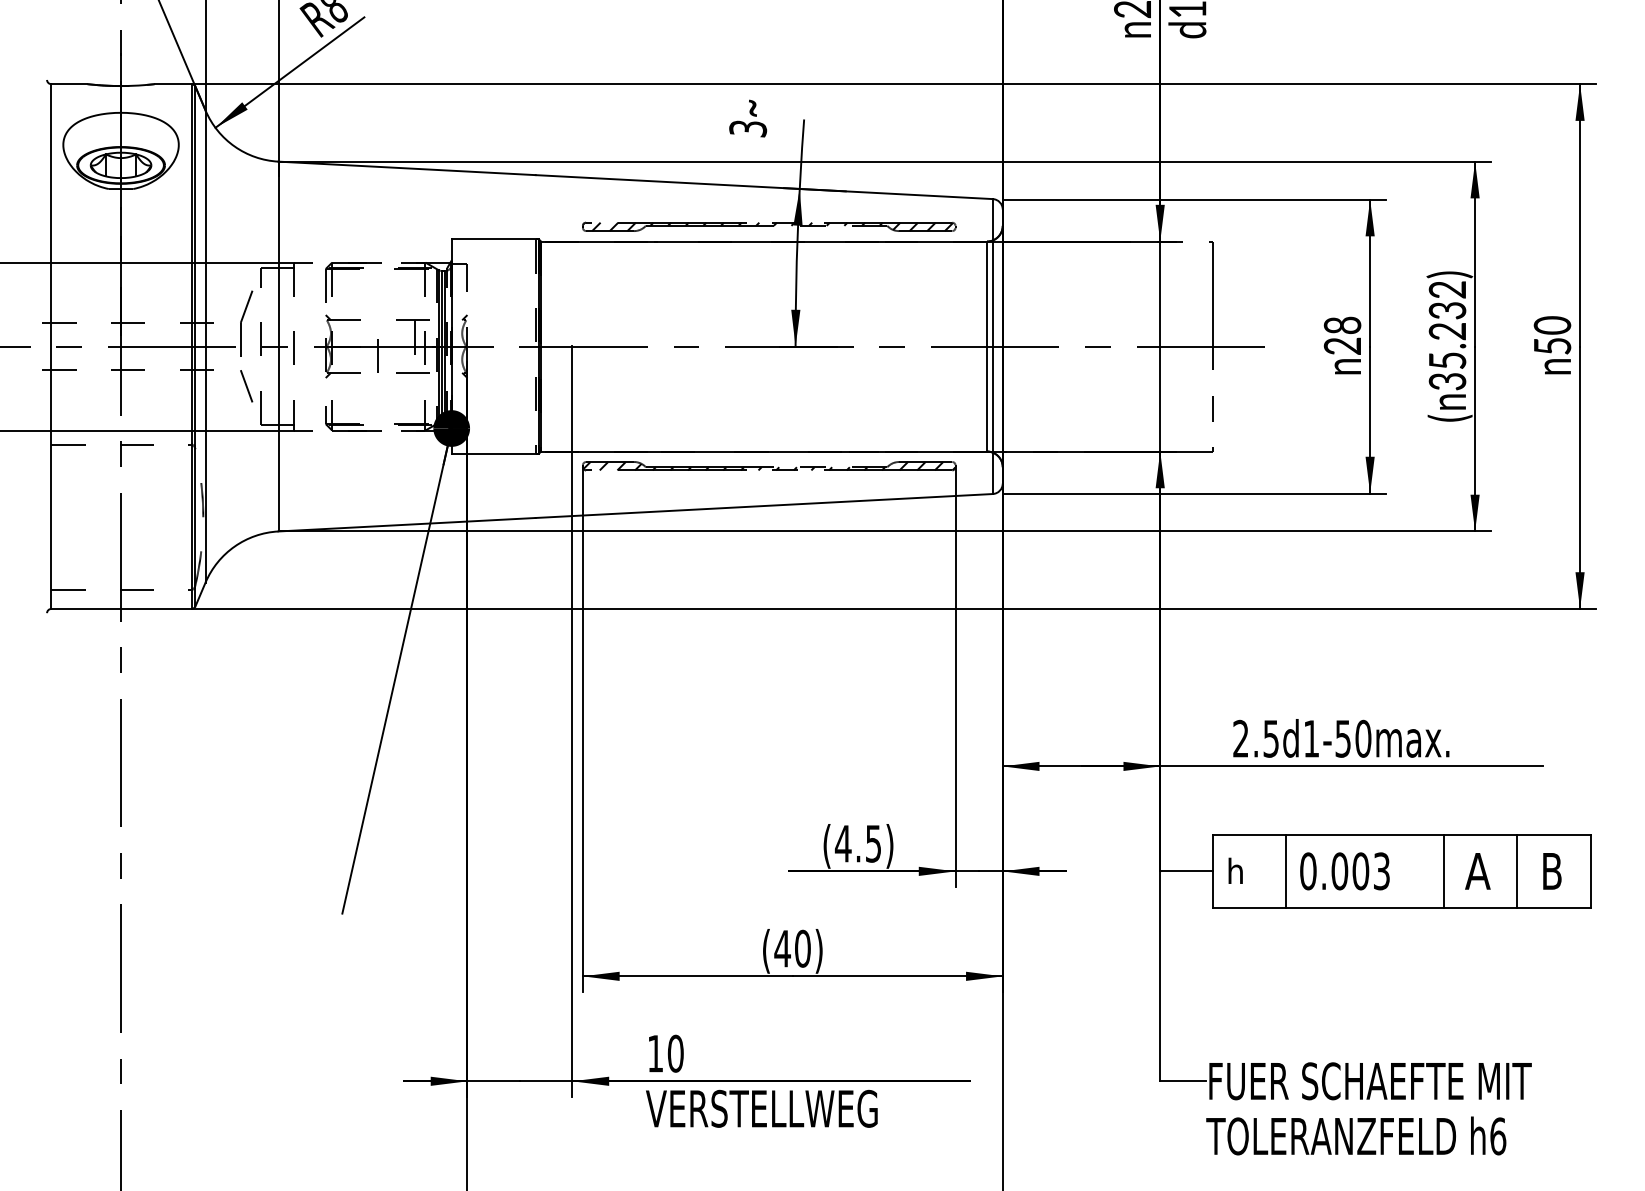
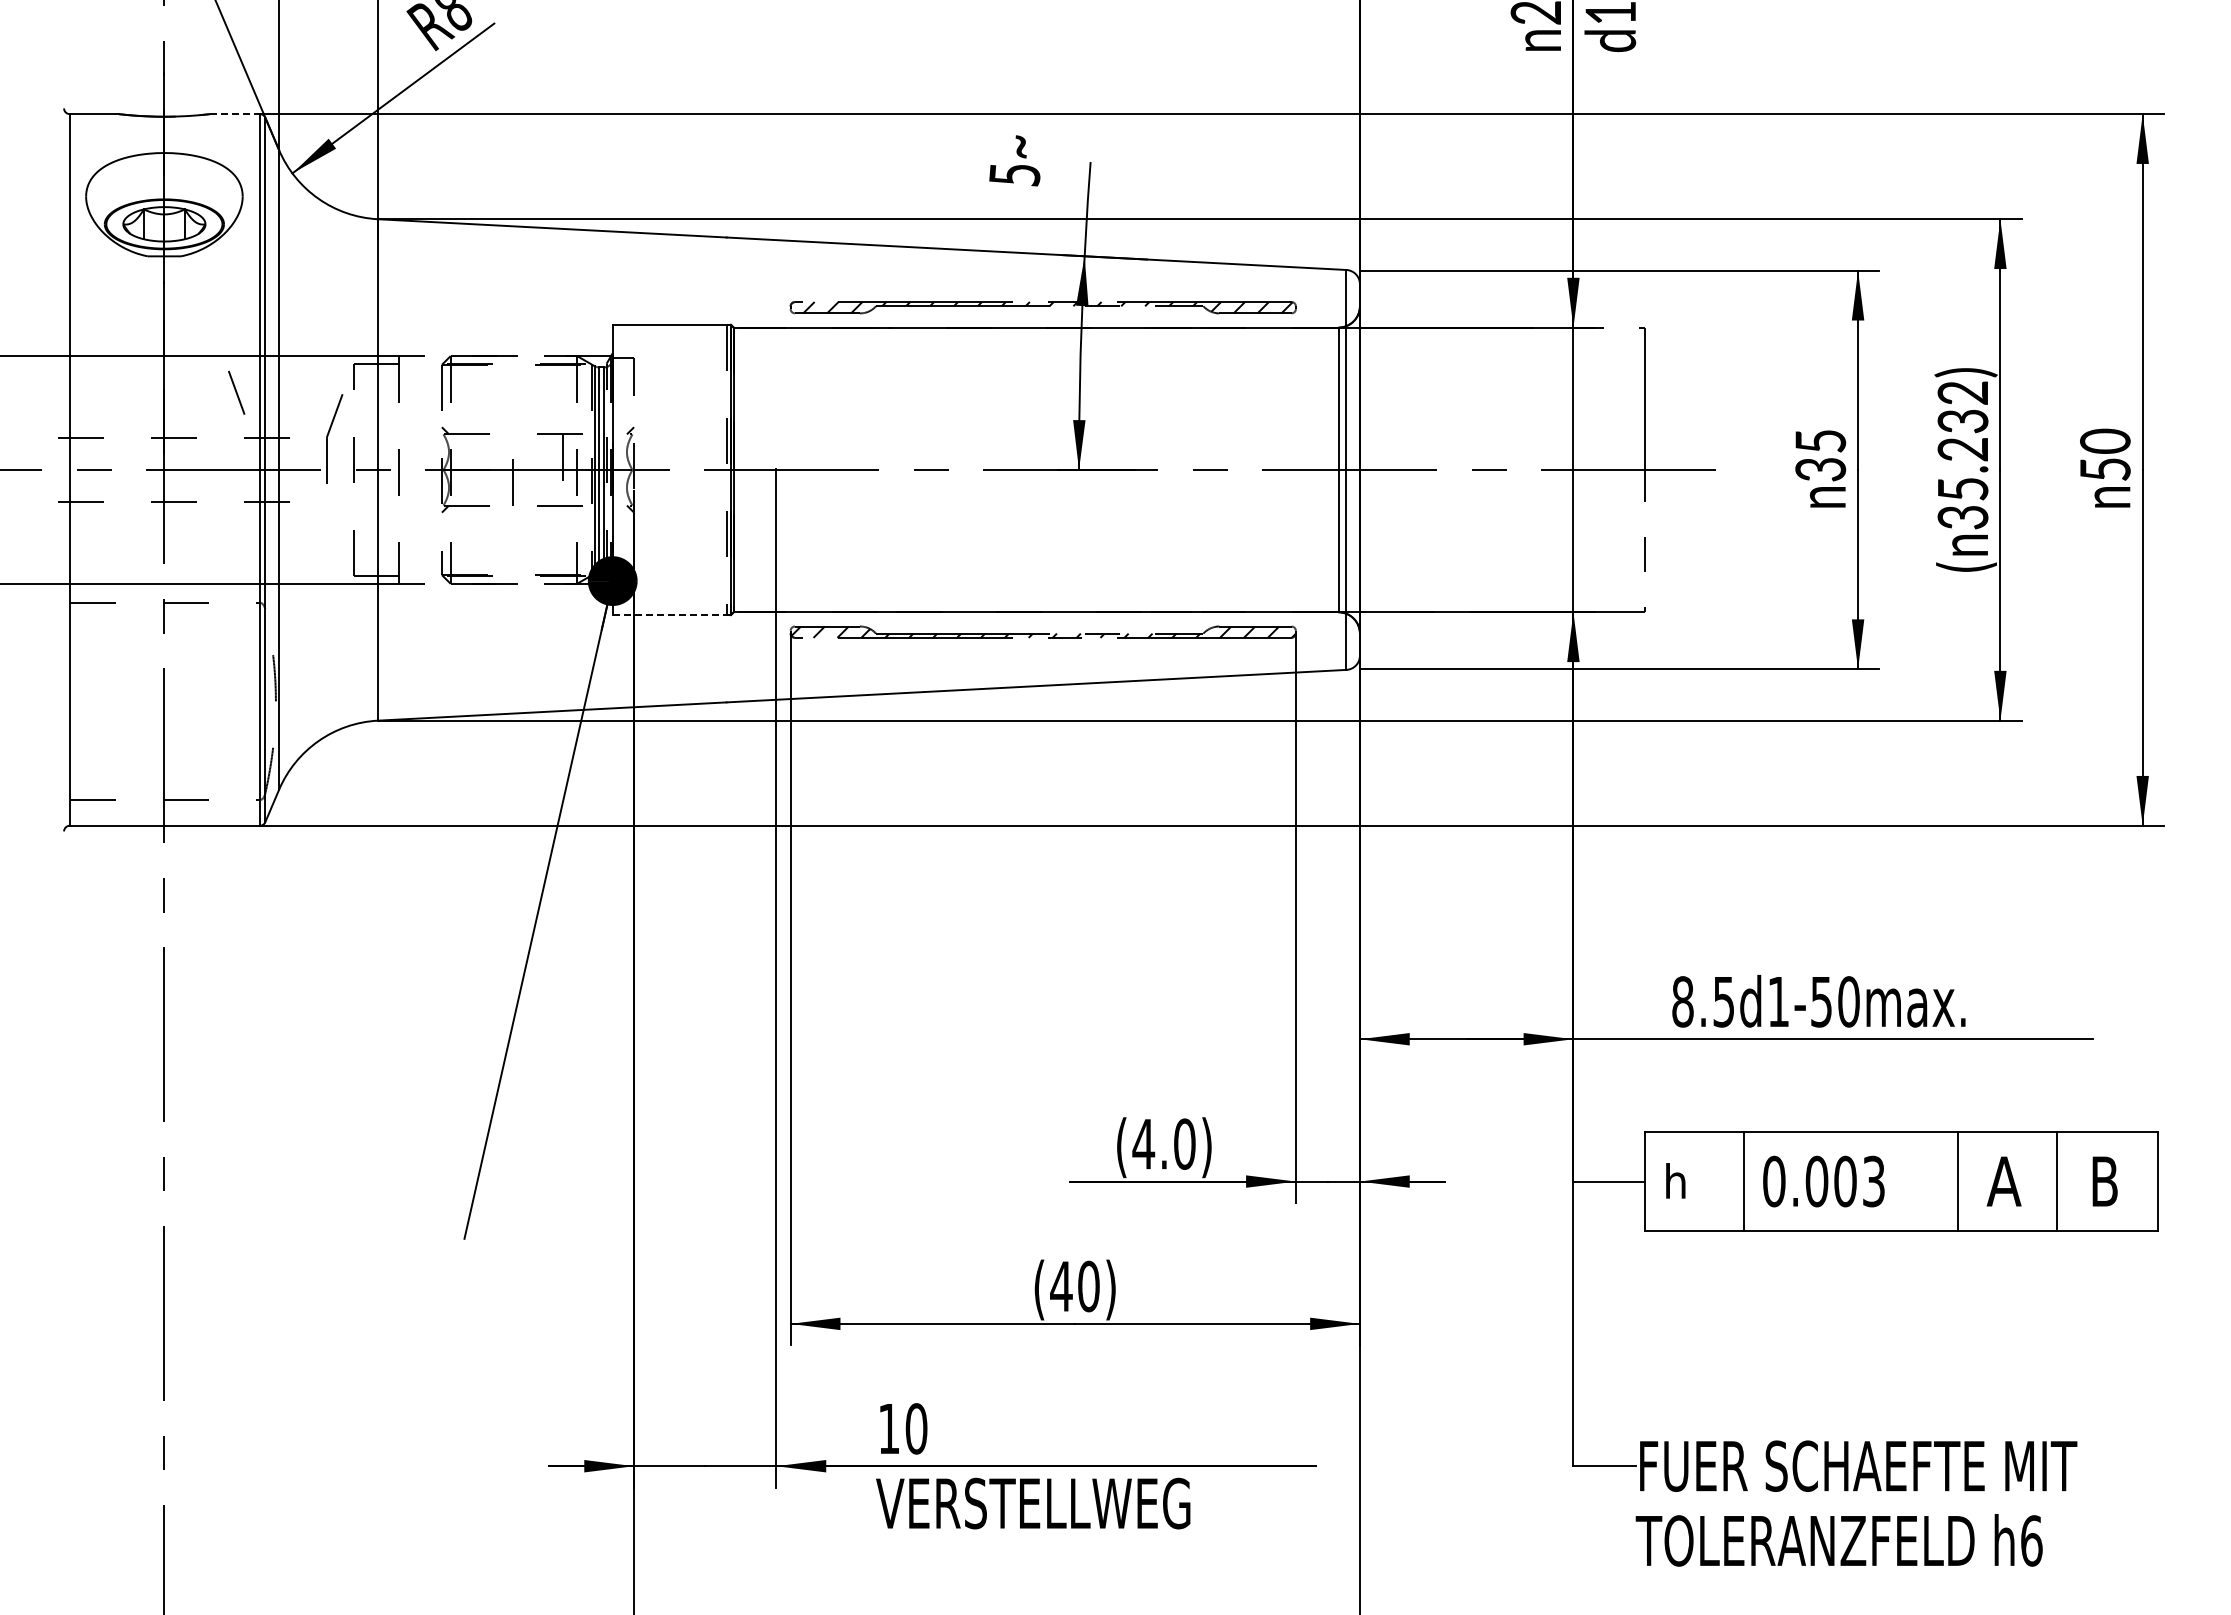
line: (173, 84) -> (235, 114), solid -> dashed
text: (748, 128) -> (1014, 174), 3 -> 5
text: (1342, 335) -> (1820, 455), 28 -> 35
line: (246, 386) -> (236, 392), moved
line: (495, 453) -> (672, 615), solid -> dashed
text: (1240, 738) -> (1682, 1001), 2.5d1-50max. -> 8.5d1-50max.
text: (873, 843) -> (1184, 1143), (4.5) -> (4.0)

